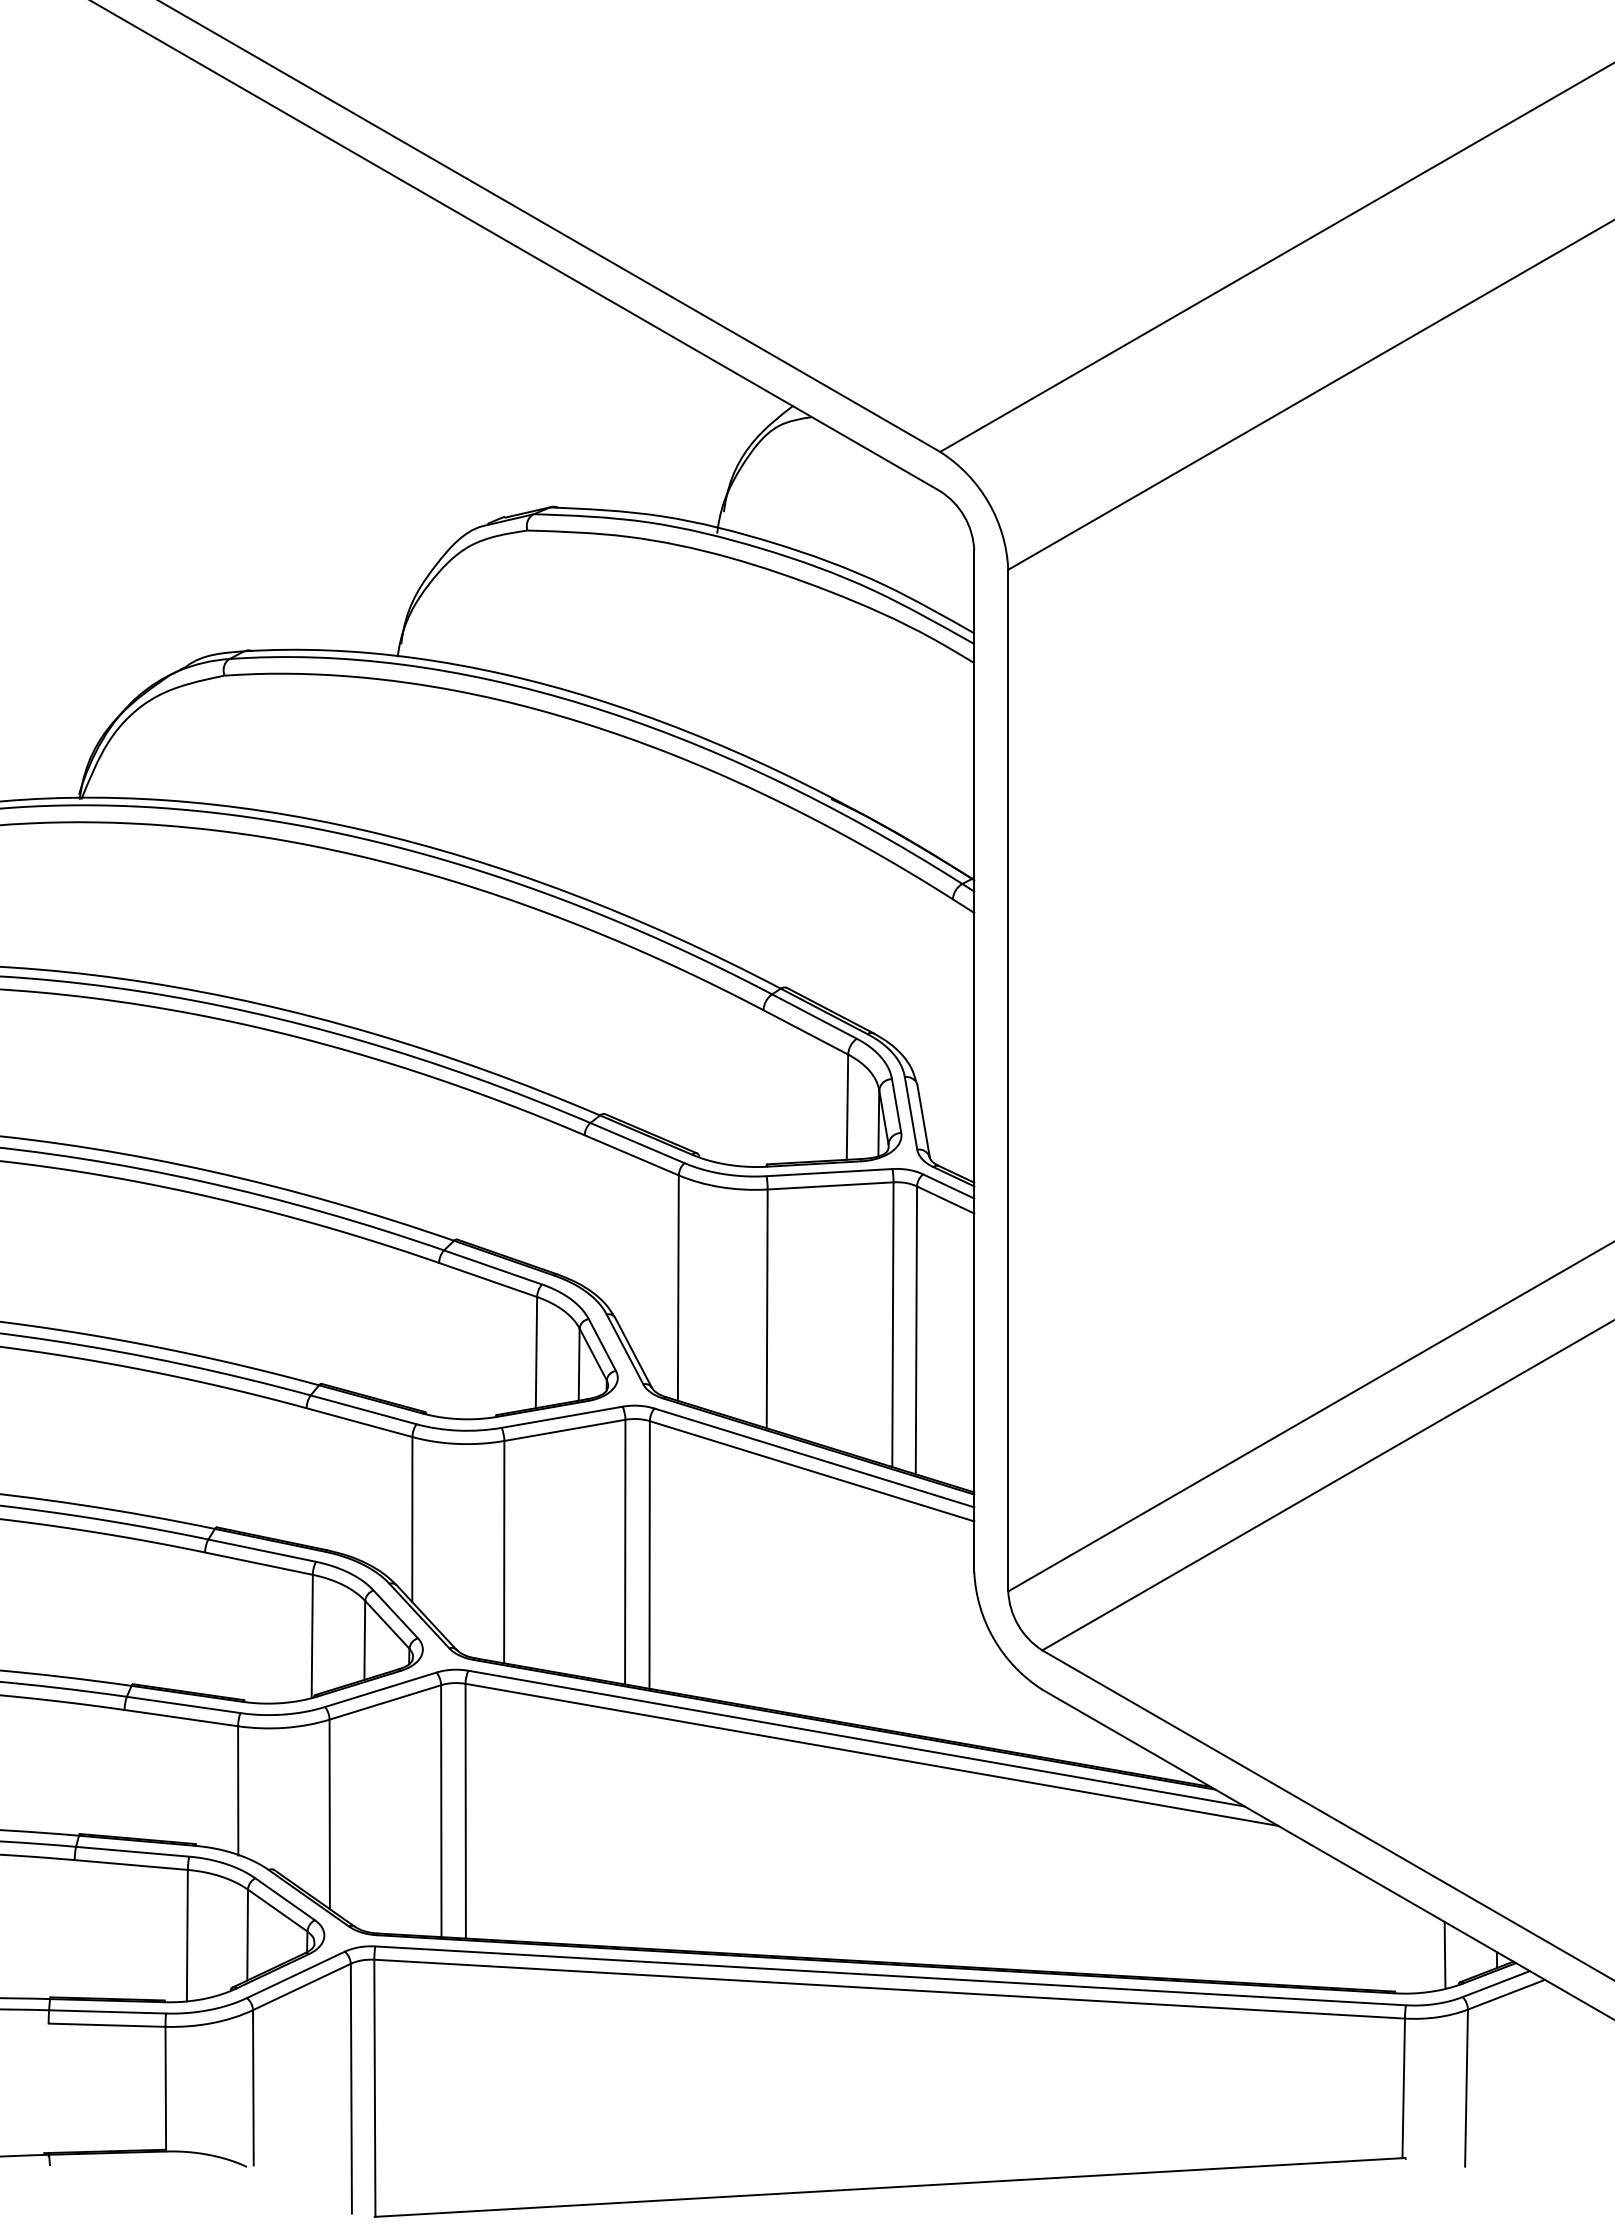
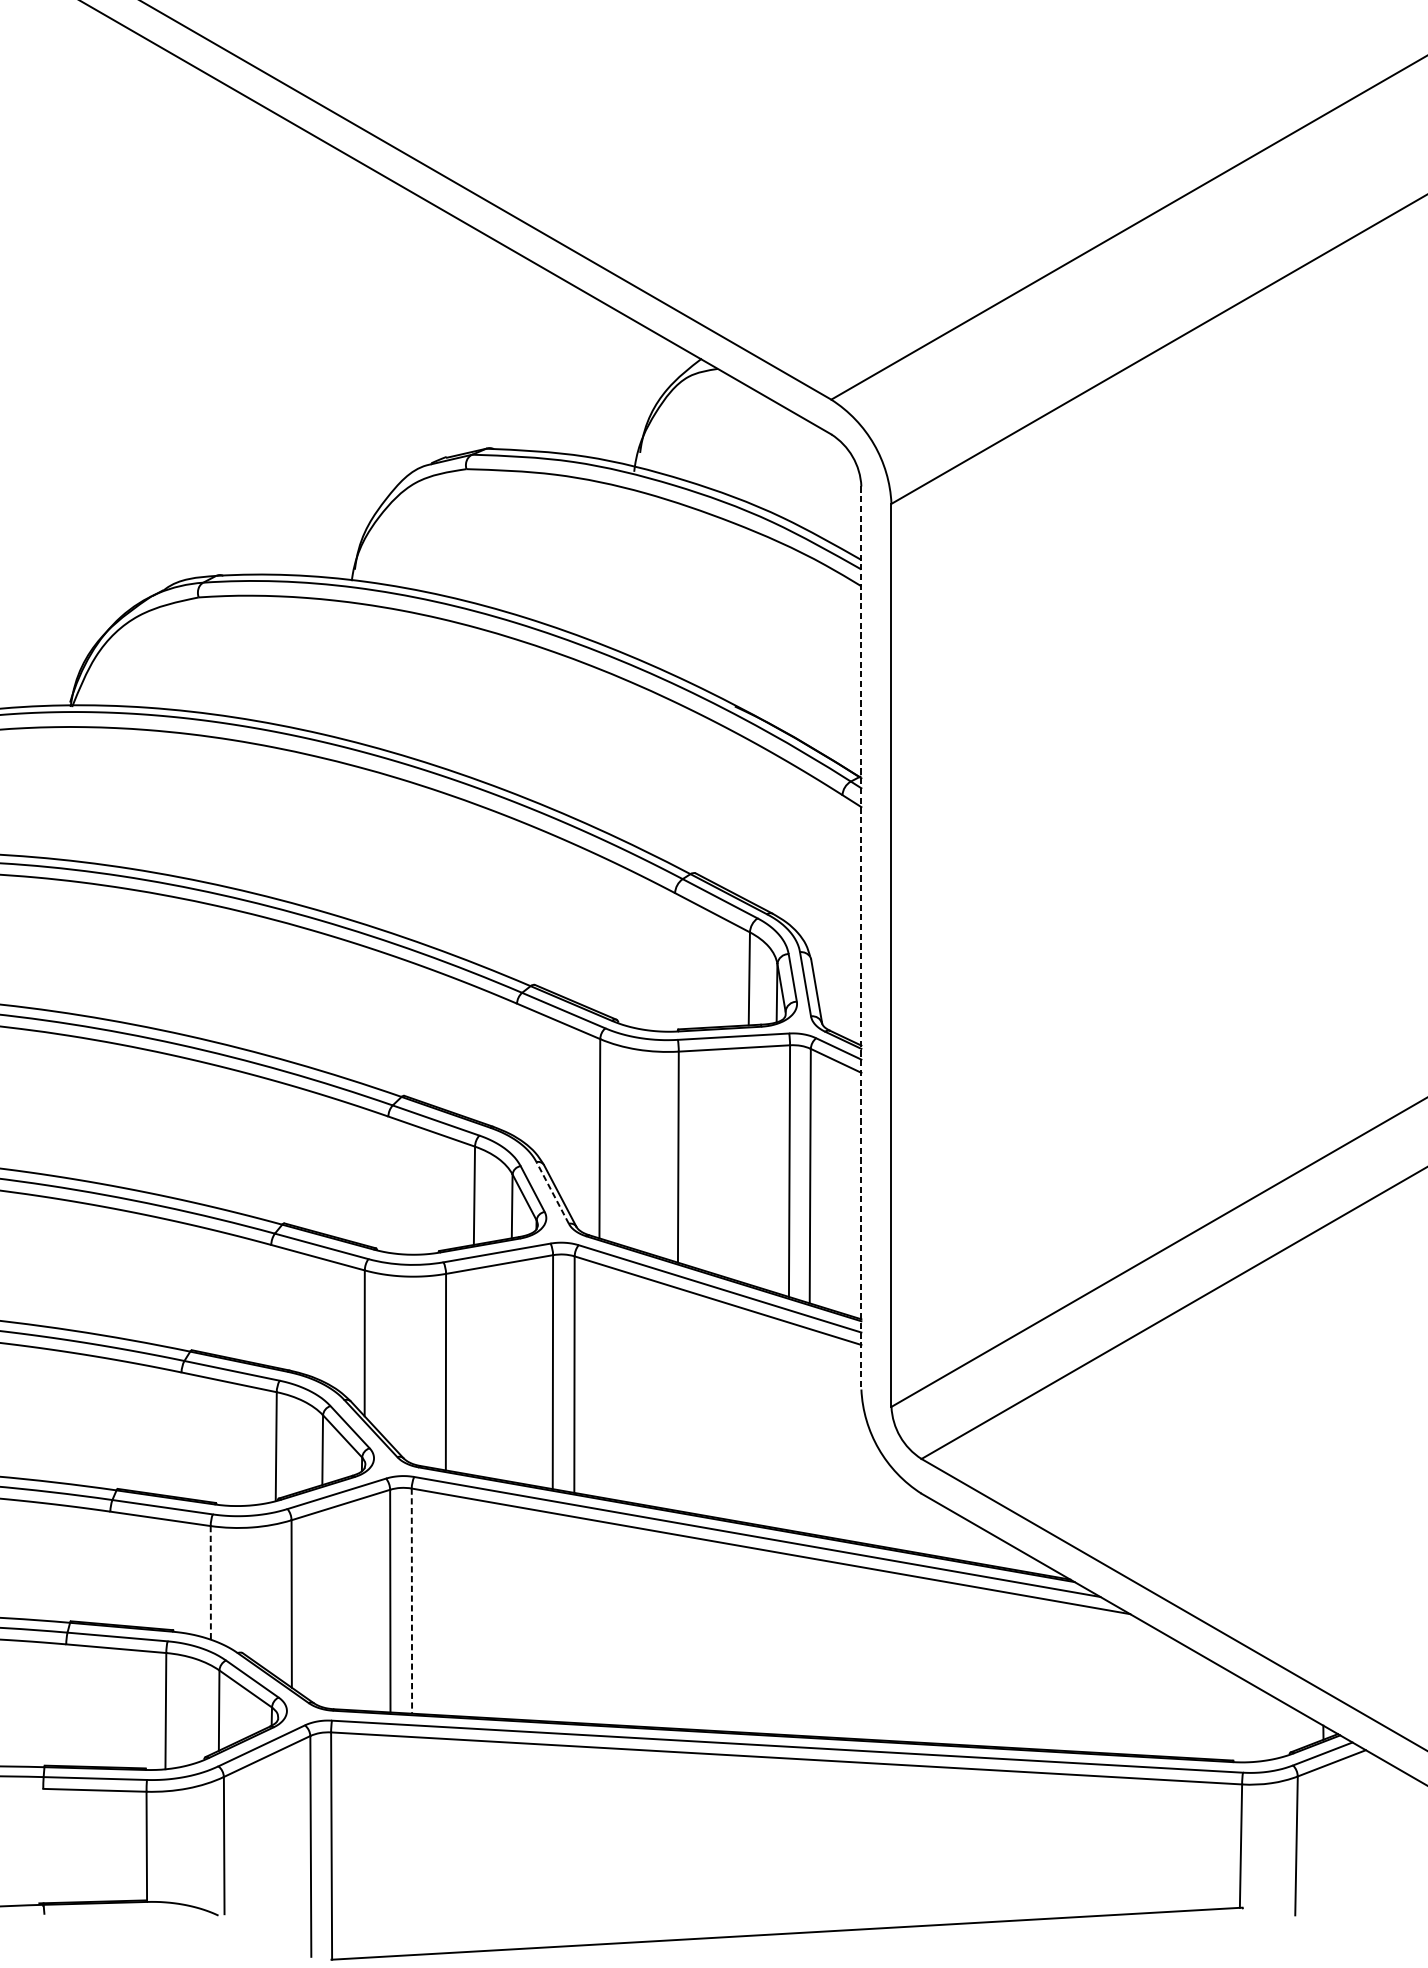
line: (974, 1060) -> (861, 937), solid -> dashed
line: (624, 1348) -> (552, 1192), solid -> dashed
line: (238, 1790) -> (211, 1582), solid -> dashed
line: (465, 1811) -> (411, 1601), solid -> dashed
line: (1444, 1954) -> (1277, 1727), removed

